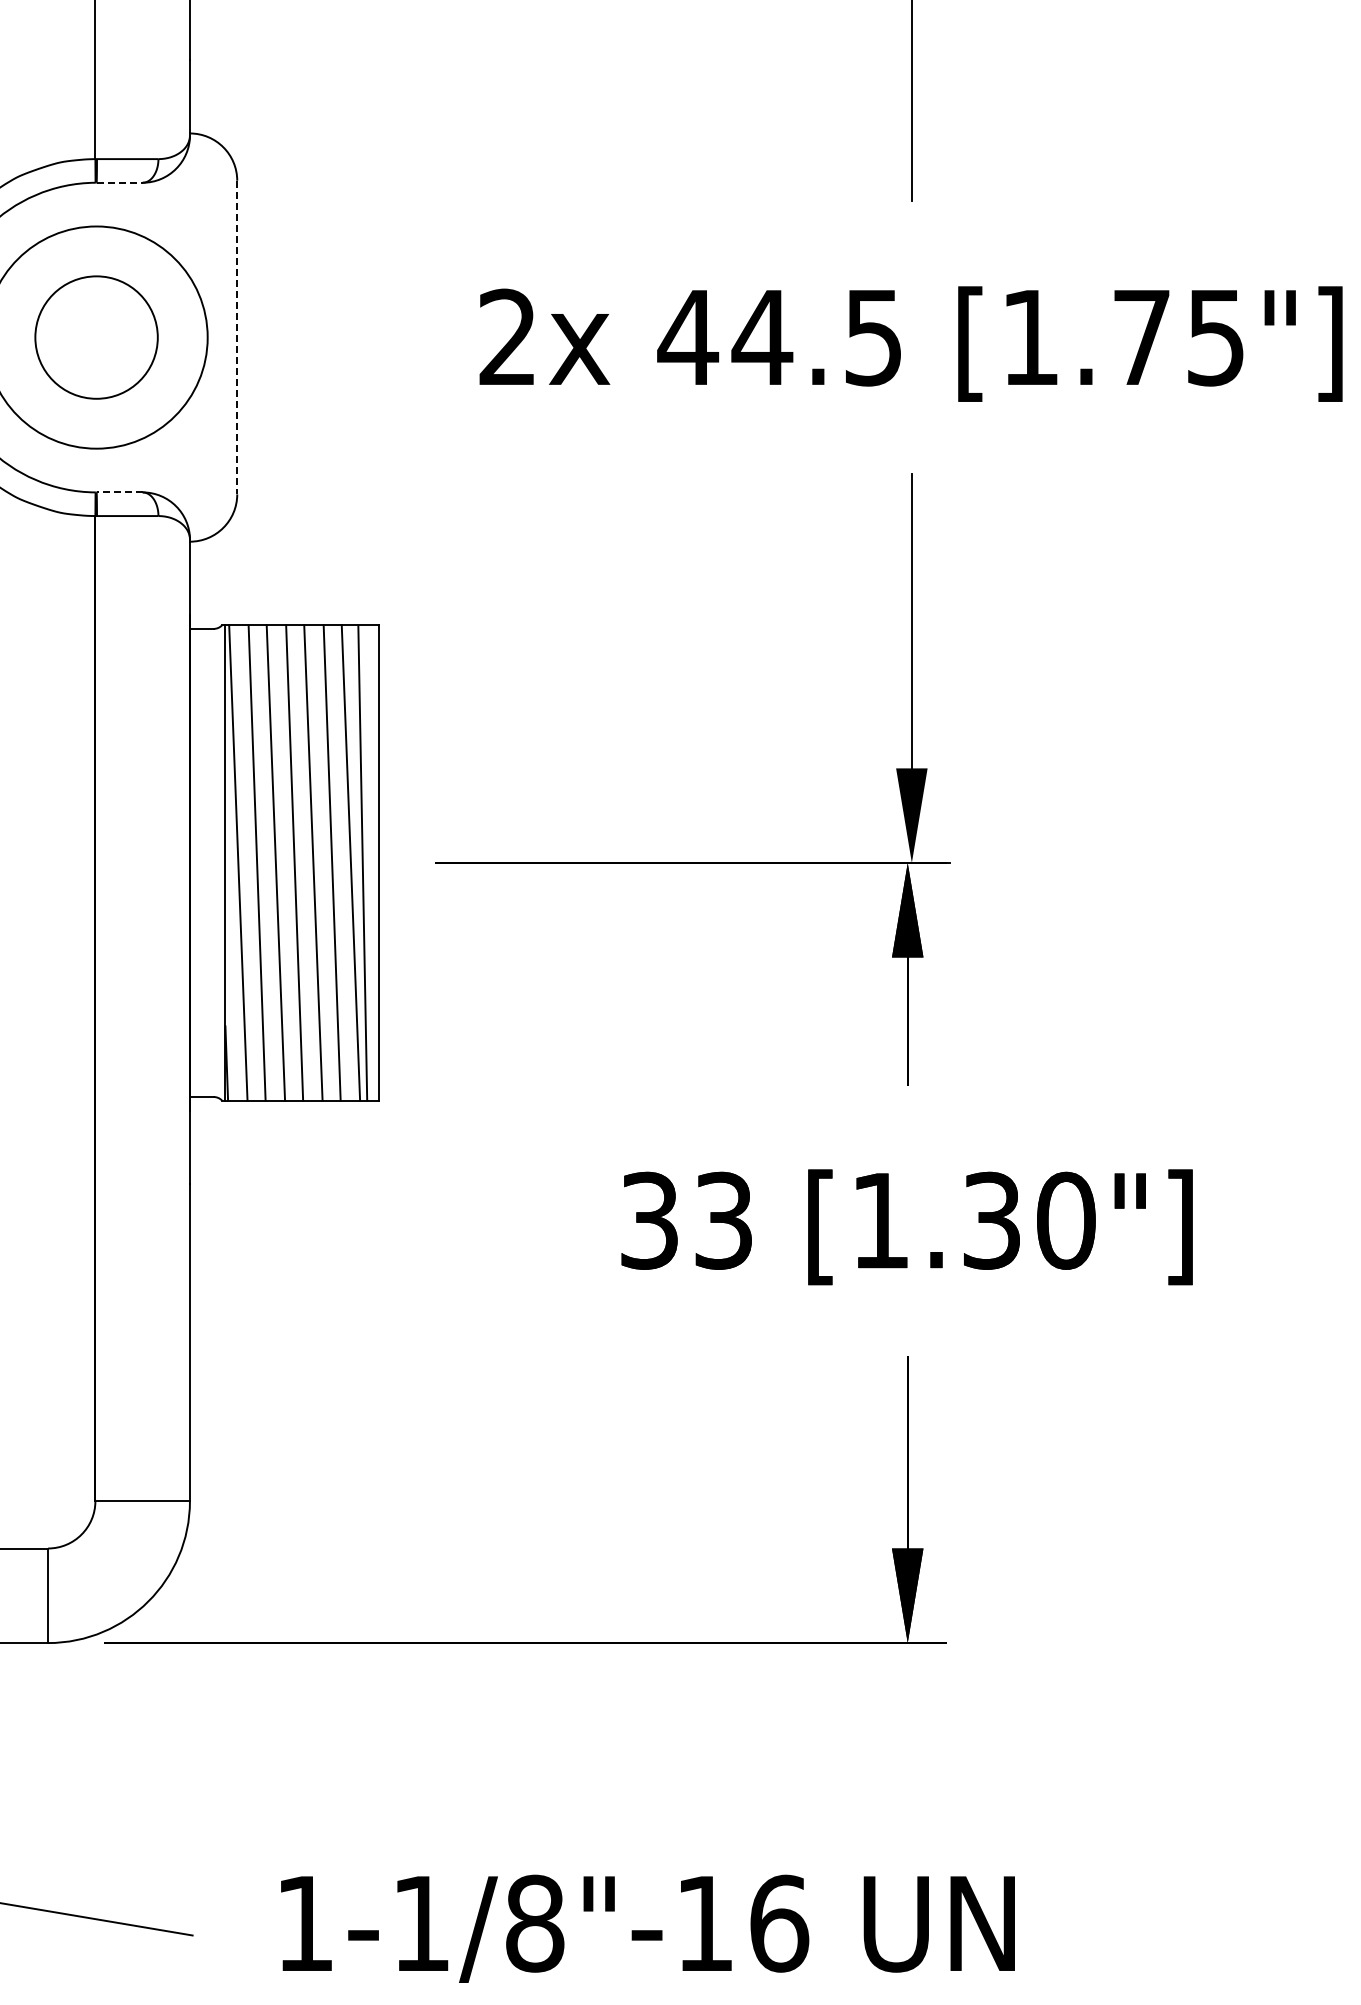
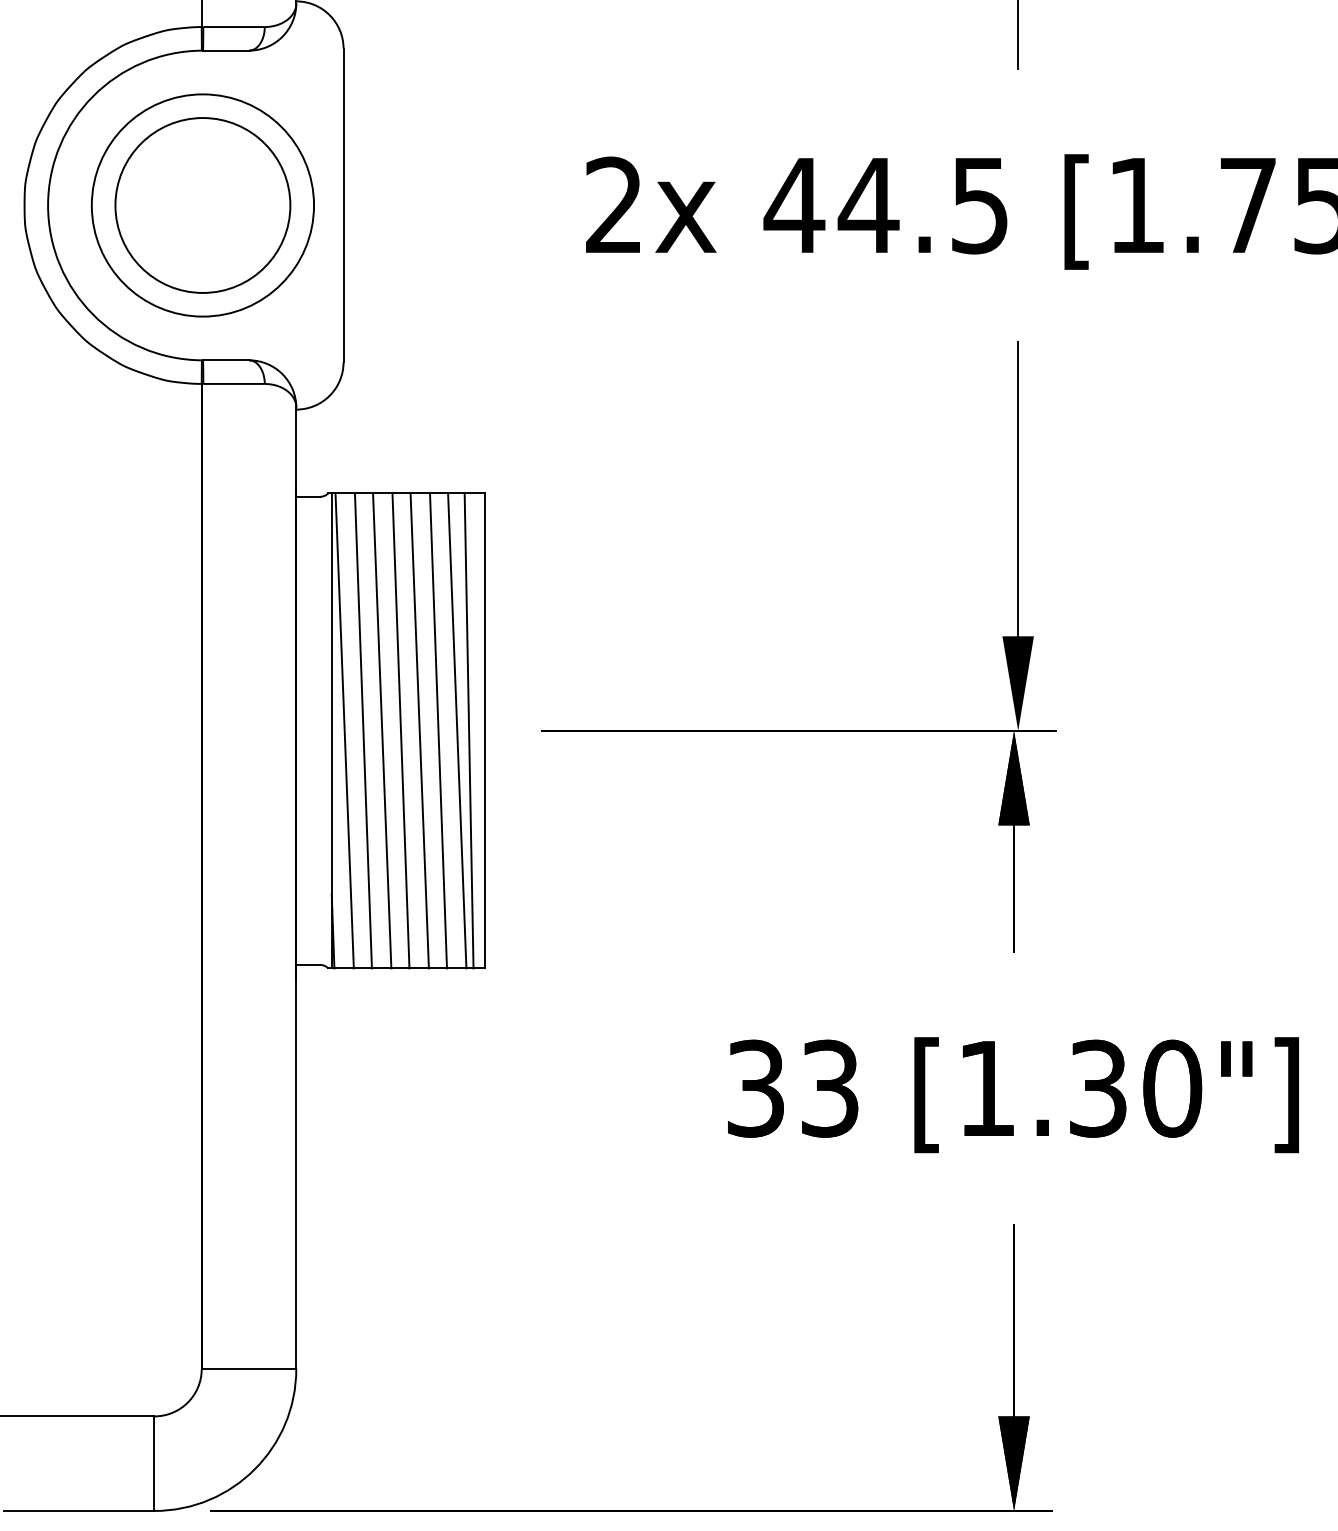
line: (120, 182) -> (226, 50), dashed -> solid
circle: (96, 337) -> (202, 205), size x1.43
line: (237, 337) -> (343, 205), dashed -> solid
line: (119, 492) -> (225, 360), dashed -> solid

